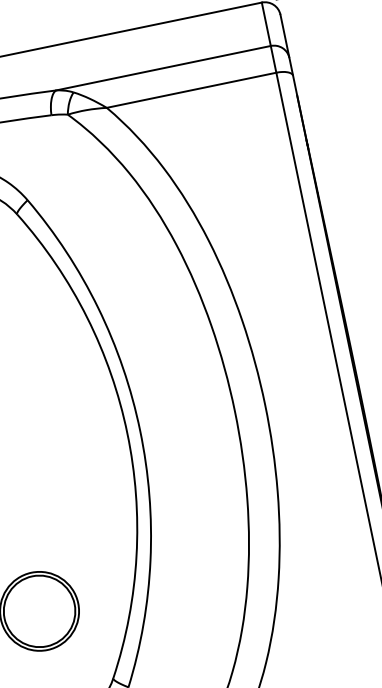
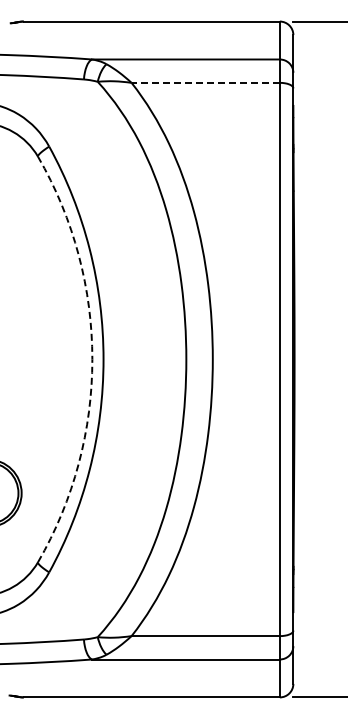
line: (191, 89) -> (205, 82), solid -> dashed
arc: (127, 433) -> (92, 359), solid -> dashed

